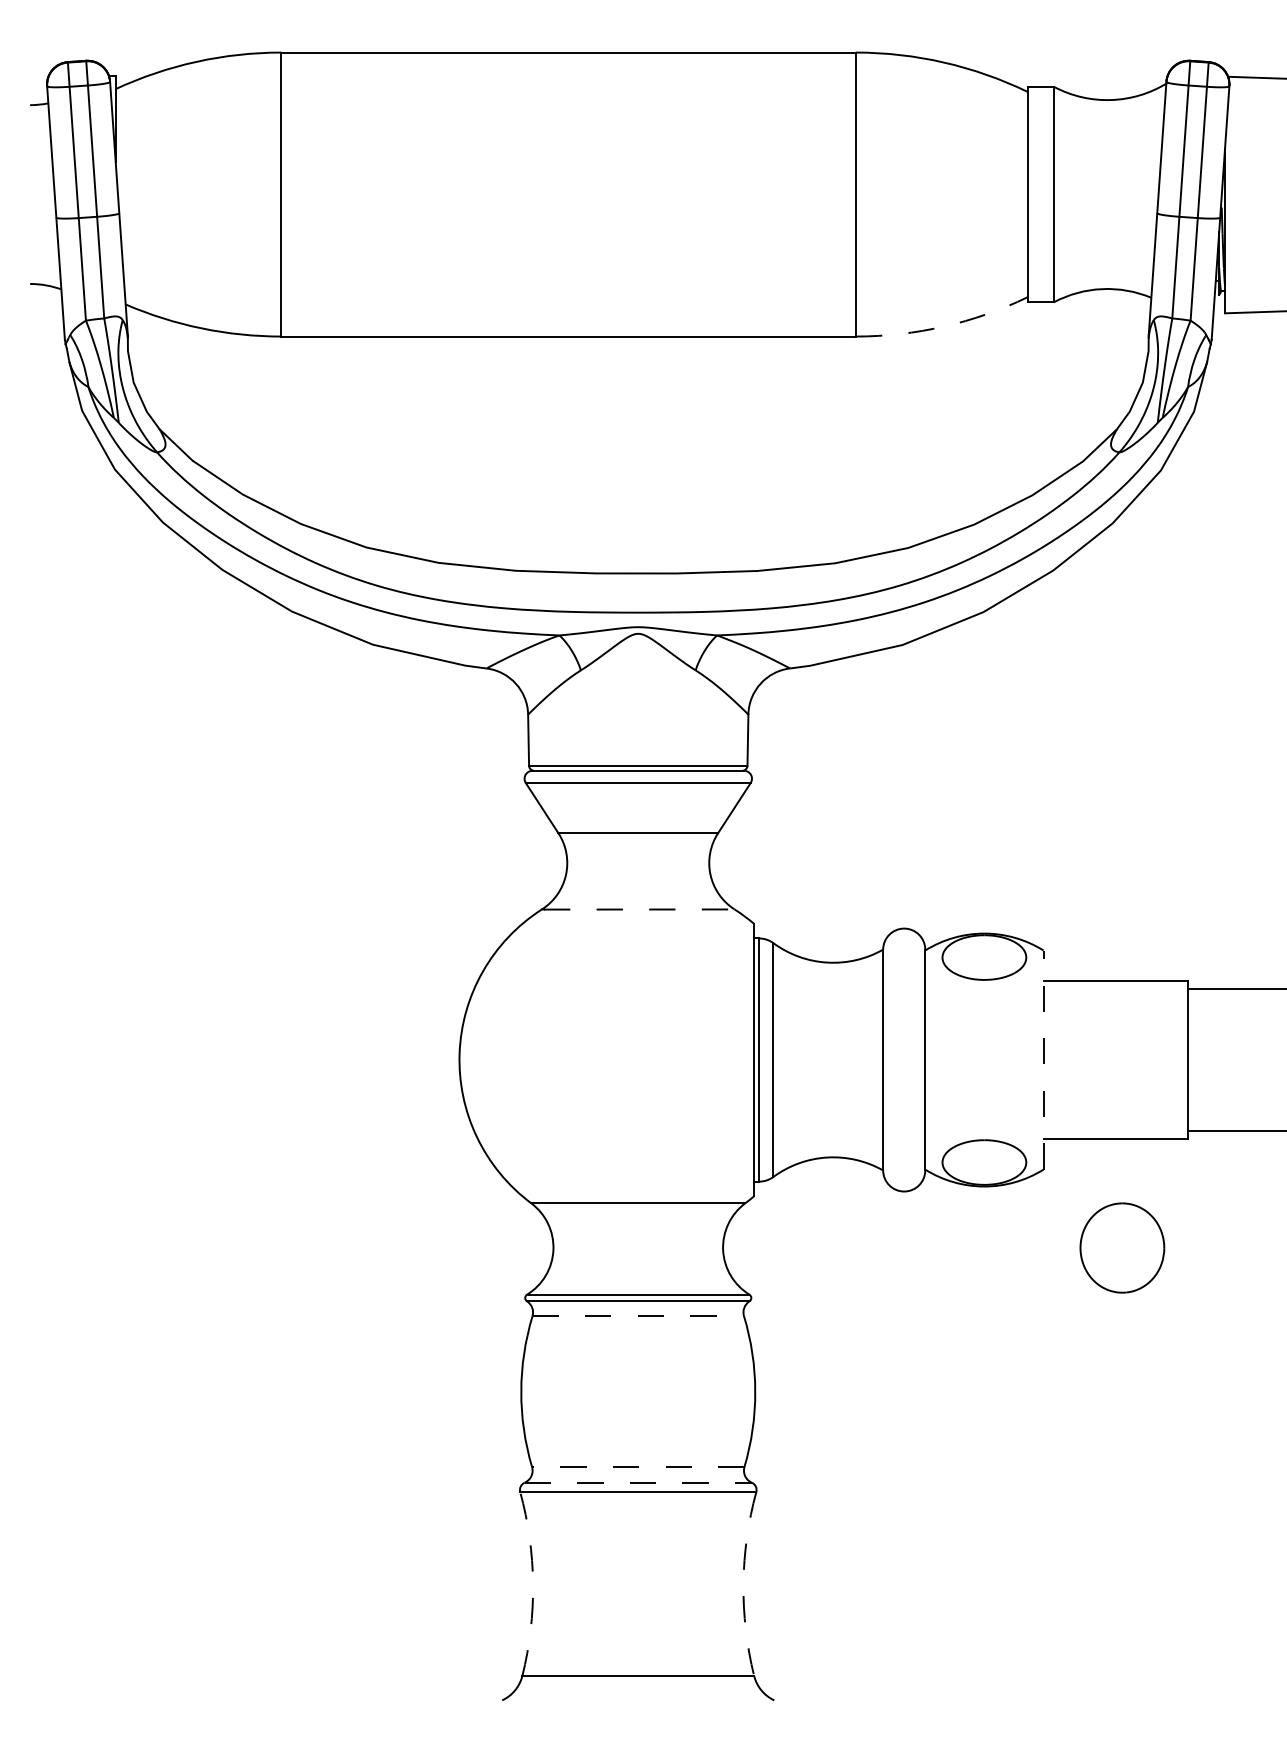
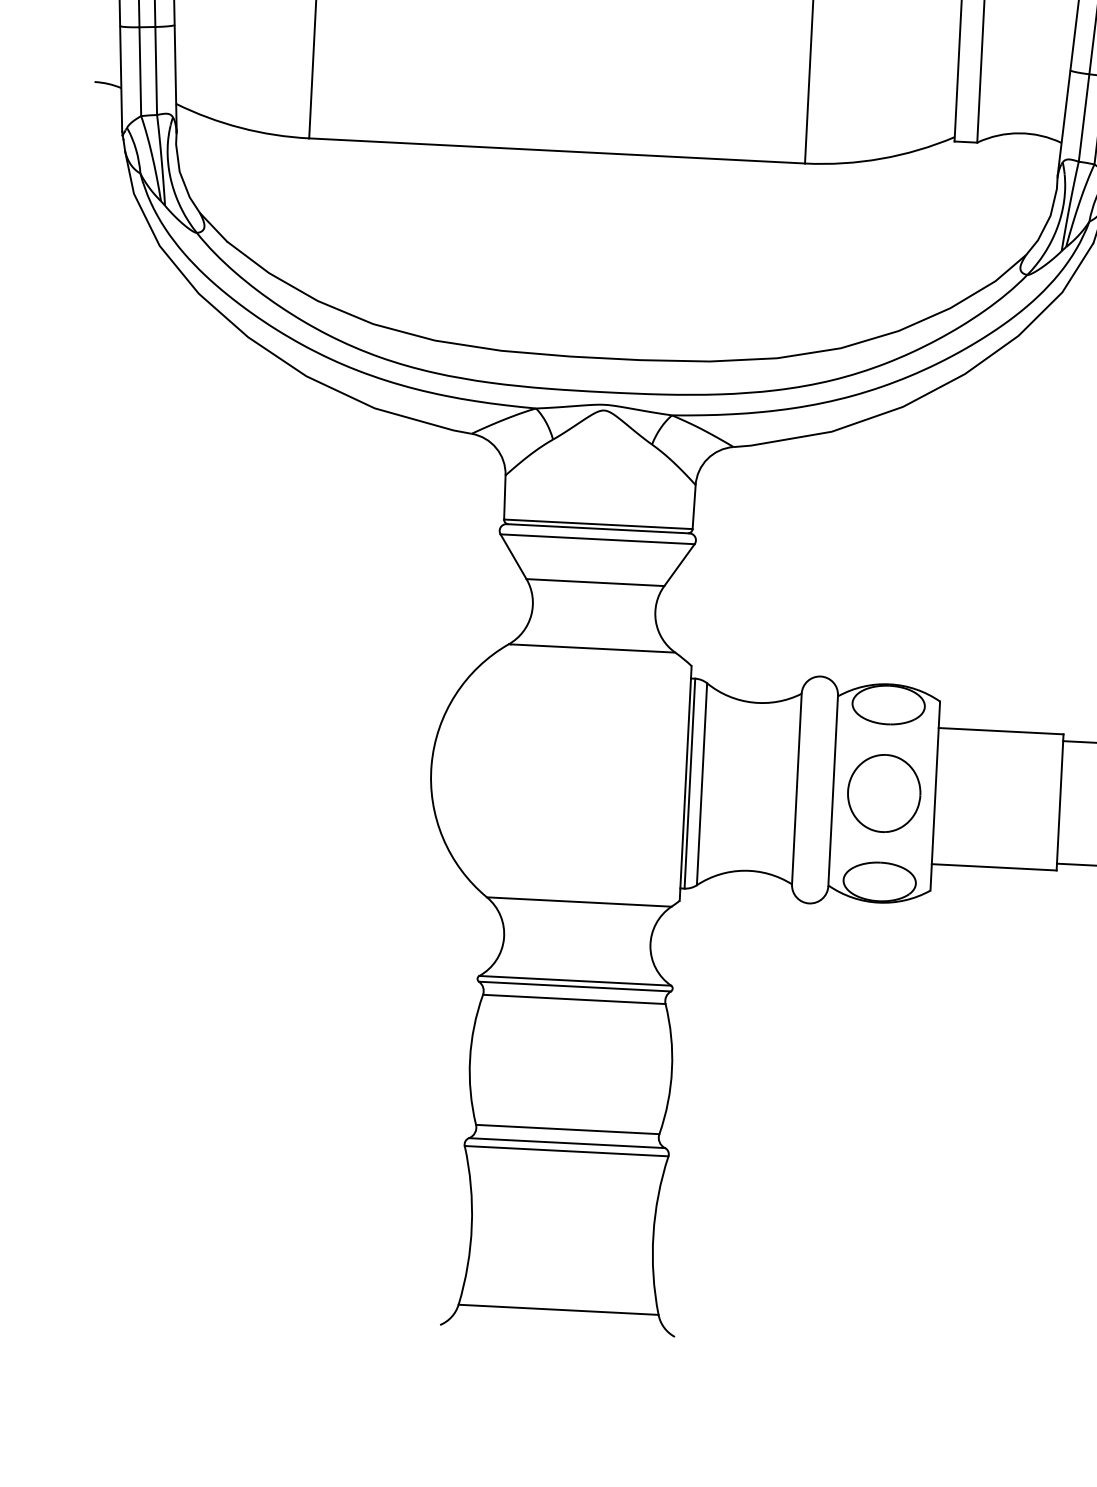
arc: (943, 326) -> (880, 158), dashed -> solid
line: (639, 909) -> (593, 648), dashed -> solid
line: (1043, 1060) -> (935, 796), dashed -> solid
part: (1122, 1247) -> (884, 793), moved
line: (638, 1316) -> (574, 999), dashed -> solid
line: (637, 1466) -> (567, 1129), dashed -> solid
line: (638, 1482) -> (567, 1142), dashed -> solid
arc: (533, 1583) -> (472, 1225), dashed -> solid
arc: (743, 1583) -> (653, 1234), dashed -> solid

